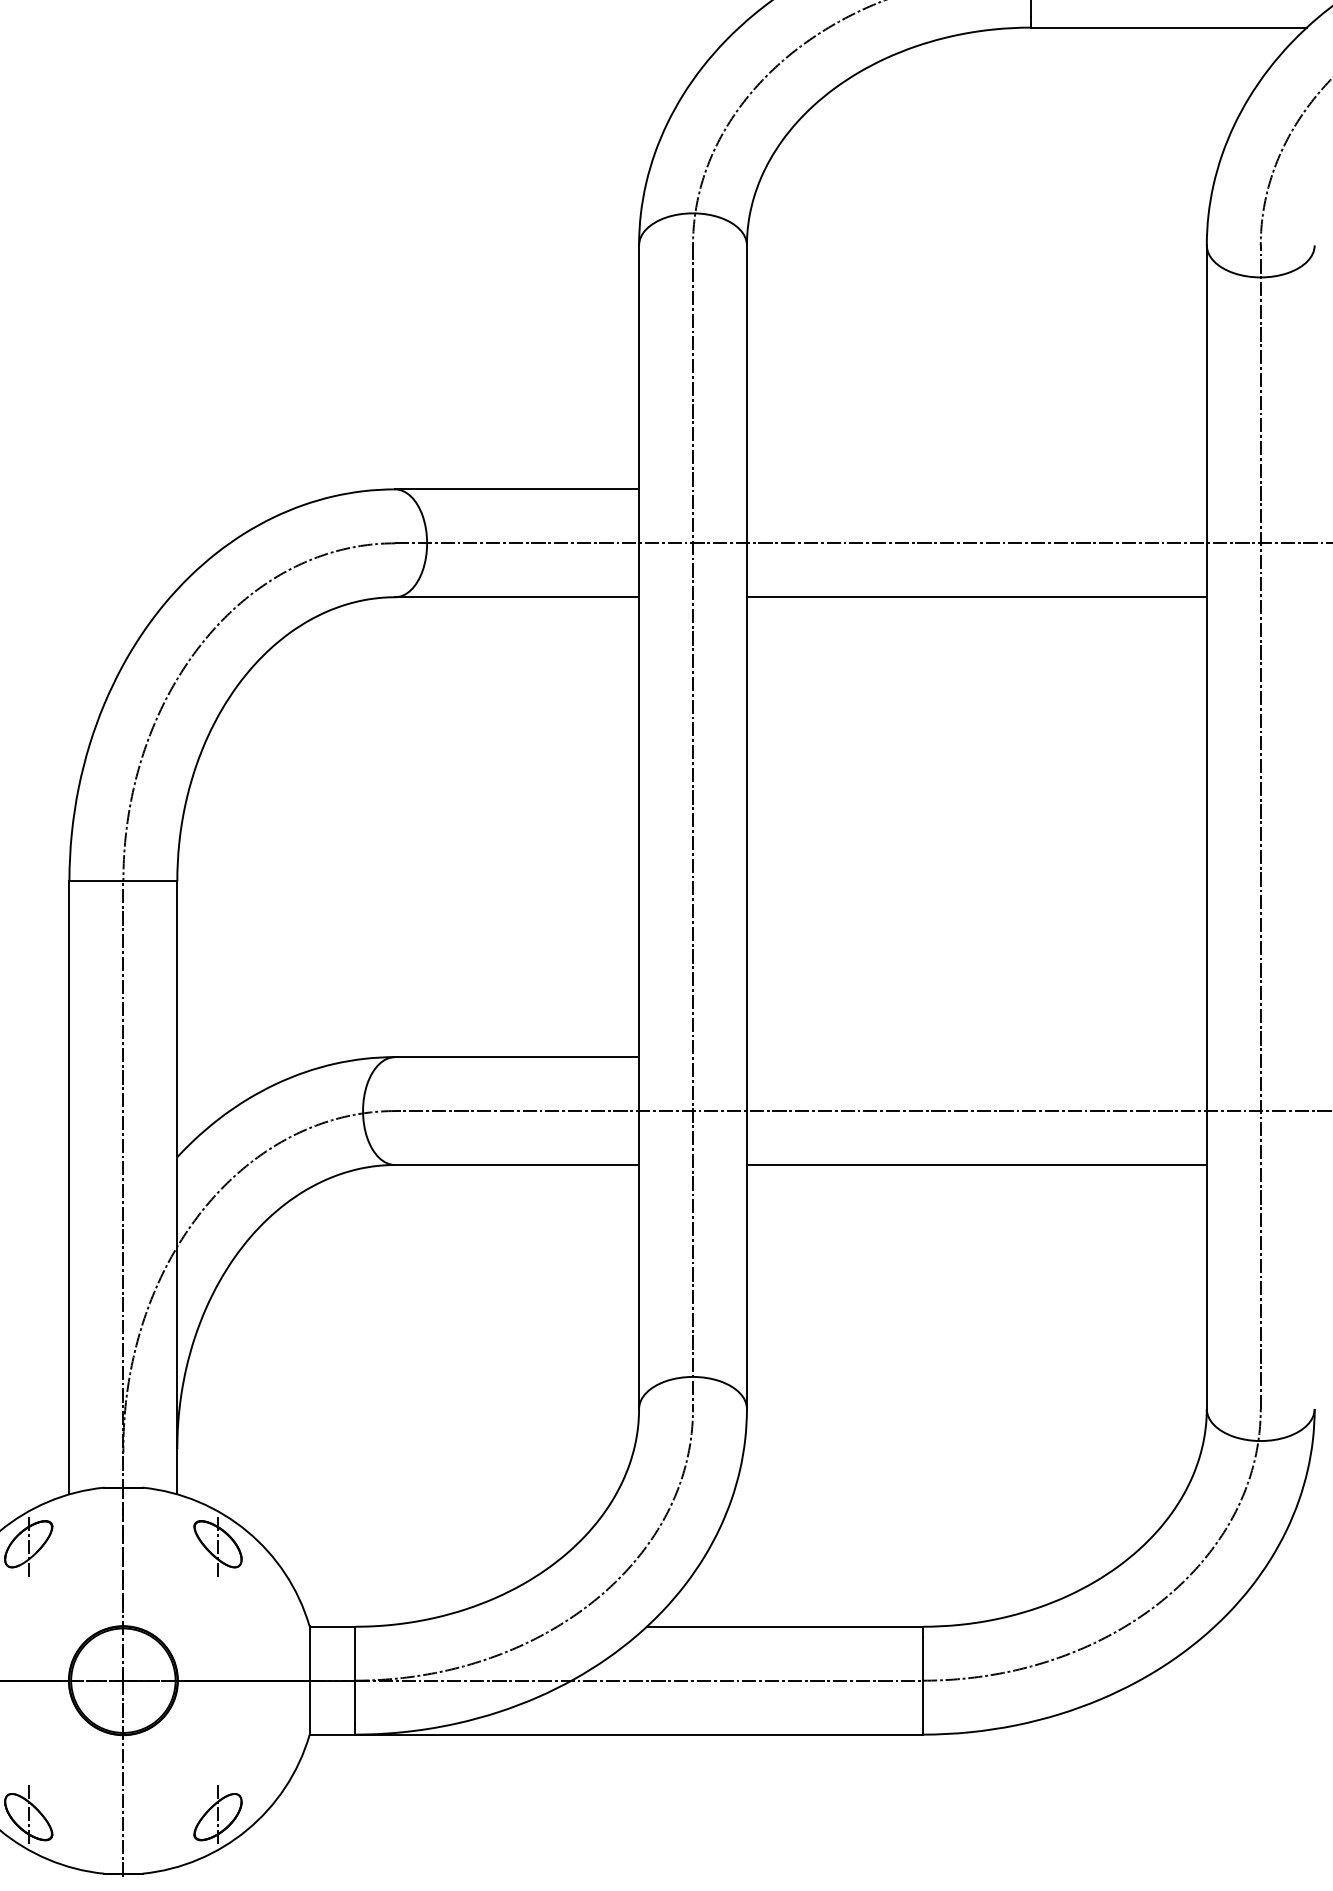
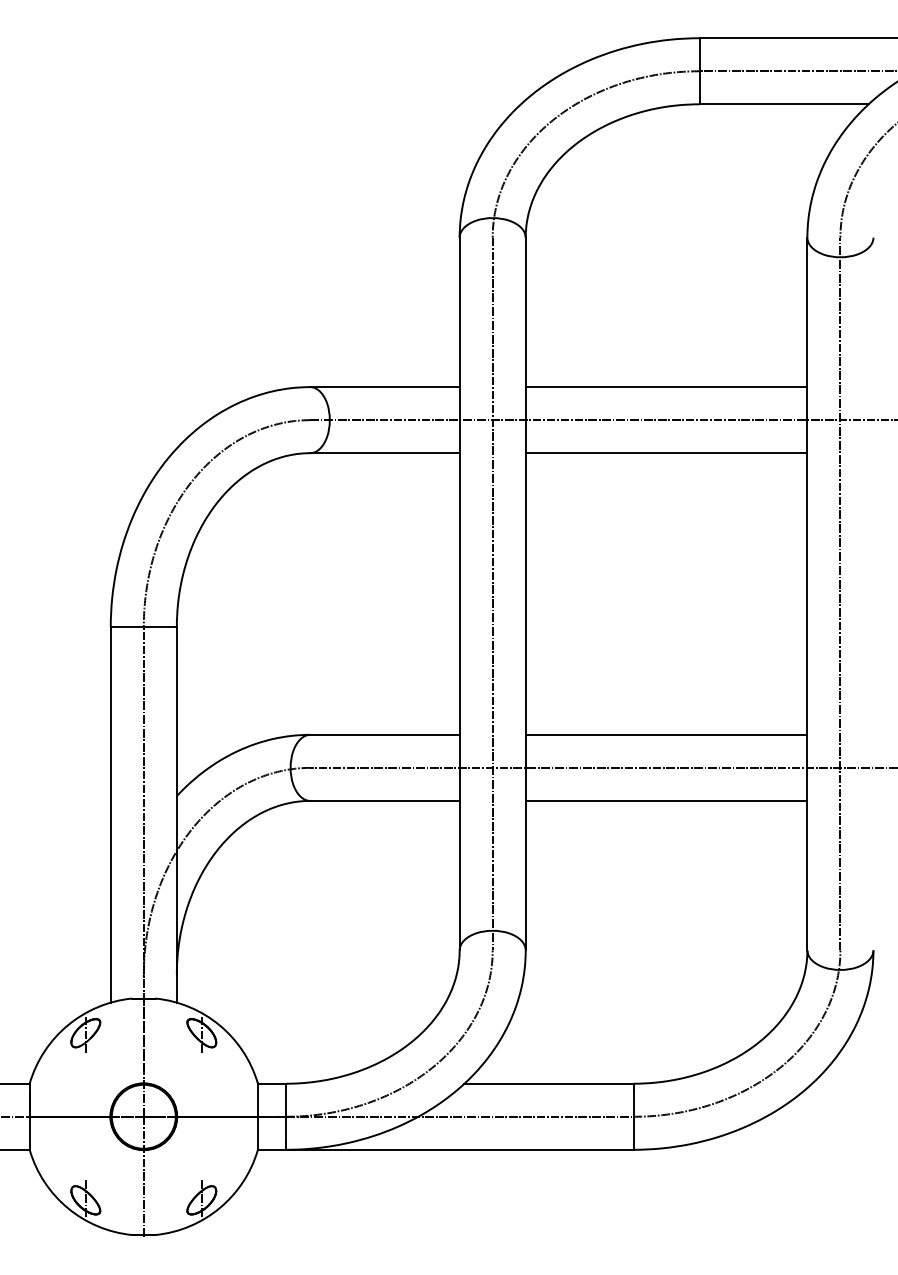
line: (976, 489) -> (666, 387), added
line: (976, 1056) -> (666, 734), added

